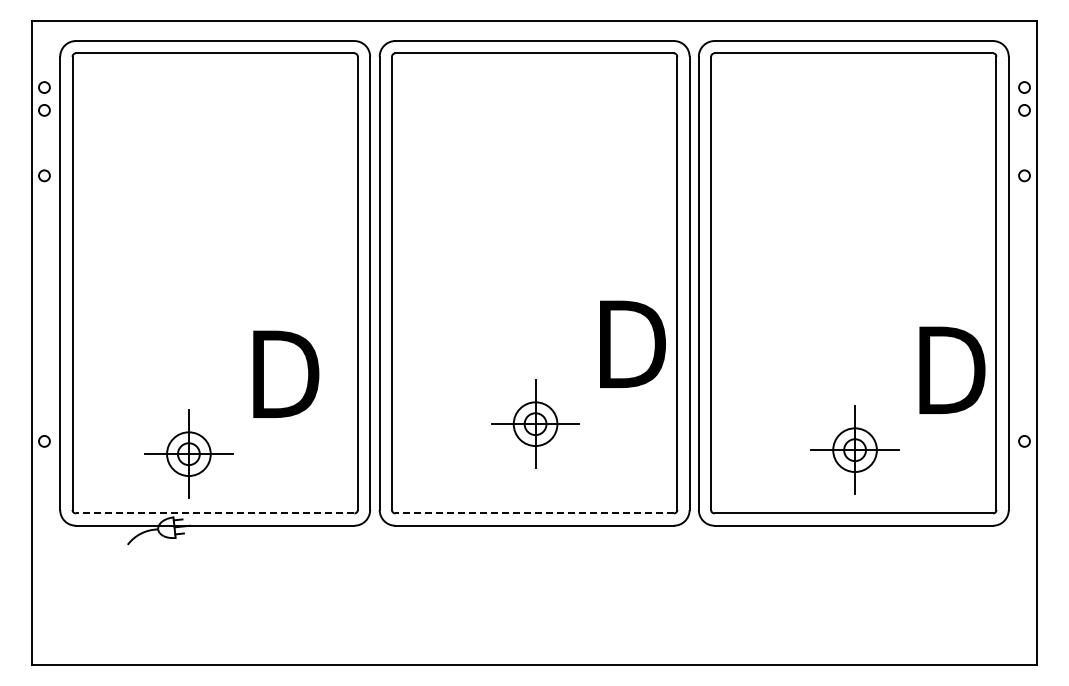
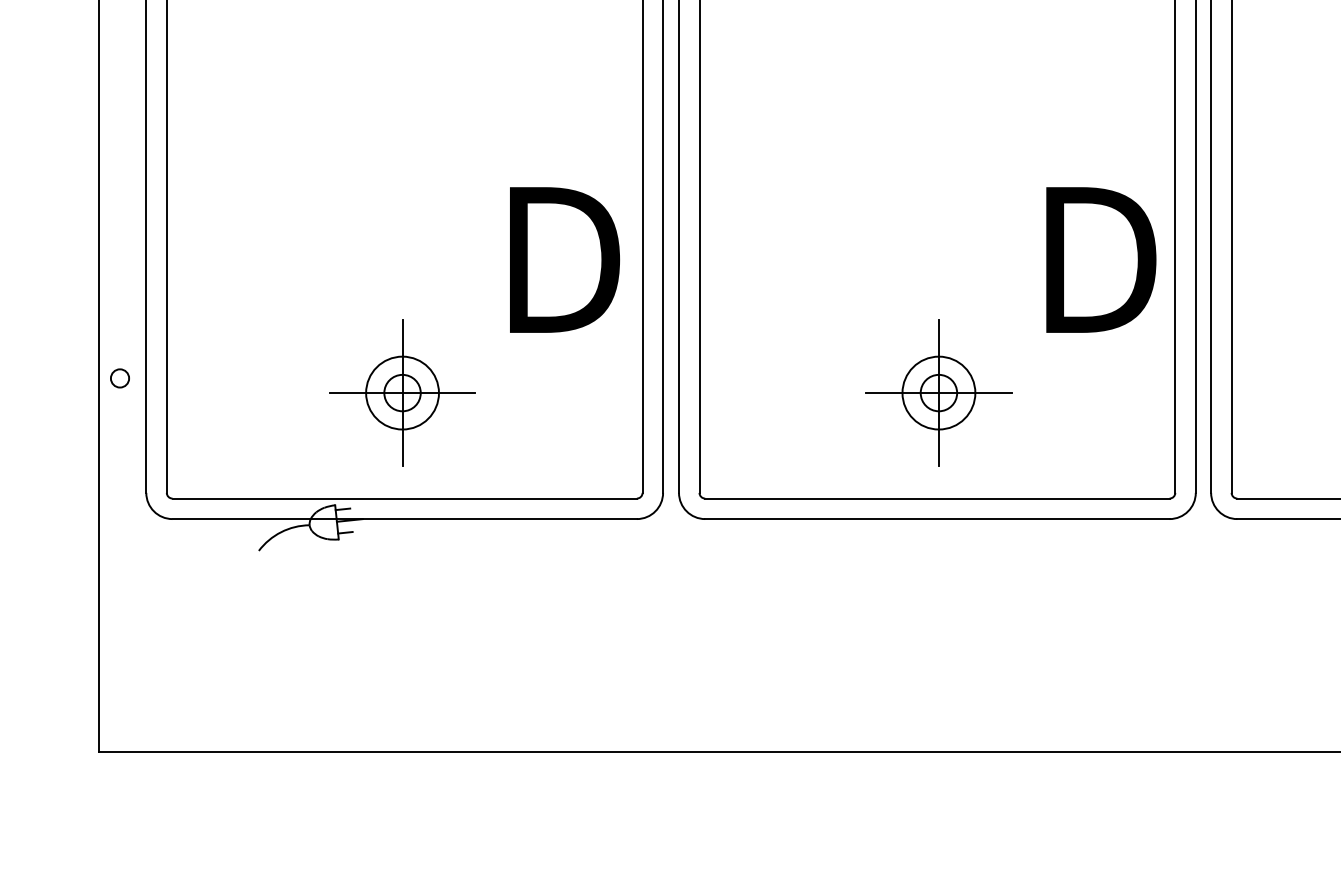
part: (600, 384) -> (1047, 326), moved
part: (253, 414) -> (510, 326), moved
line: (214, 513) -> (403, 498), dashed -> solid
line: (534, 513) -> (937, 498), dashed -> solid

